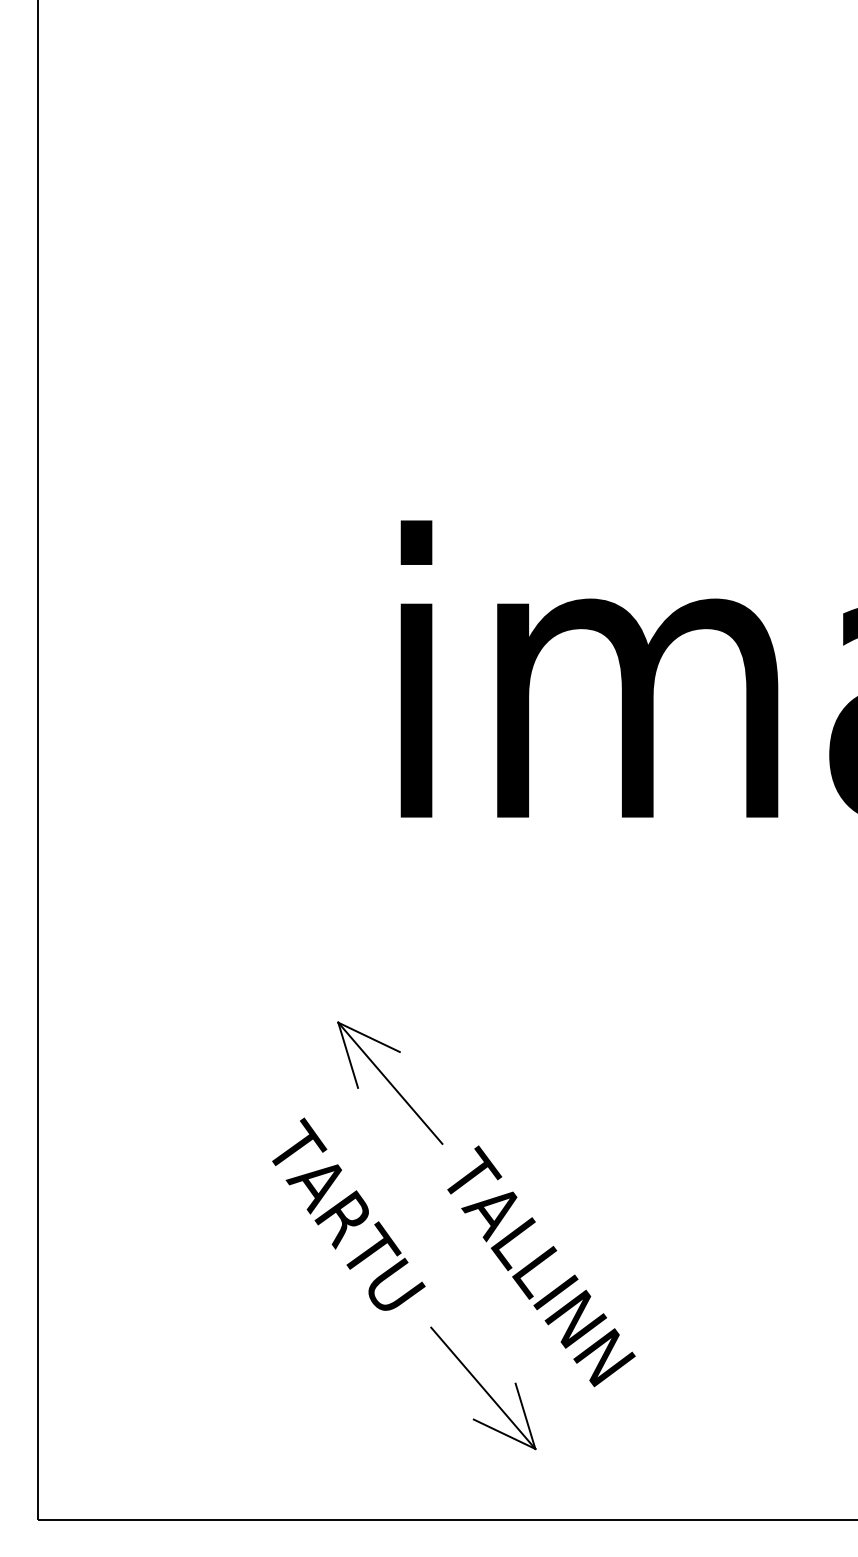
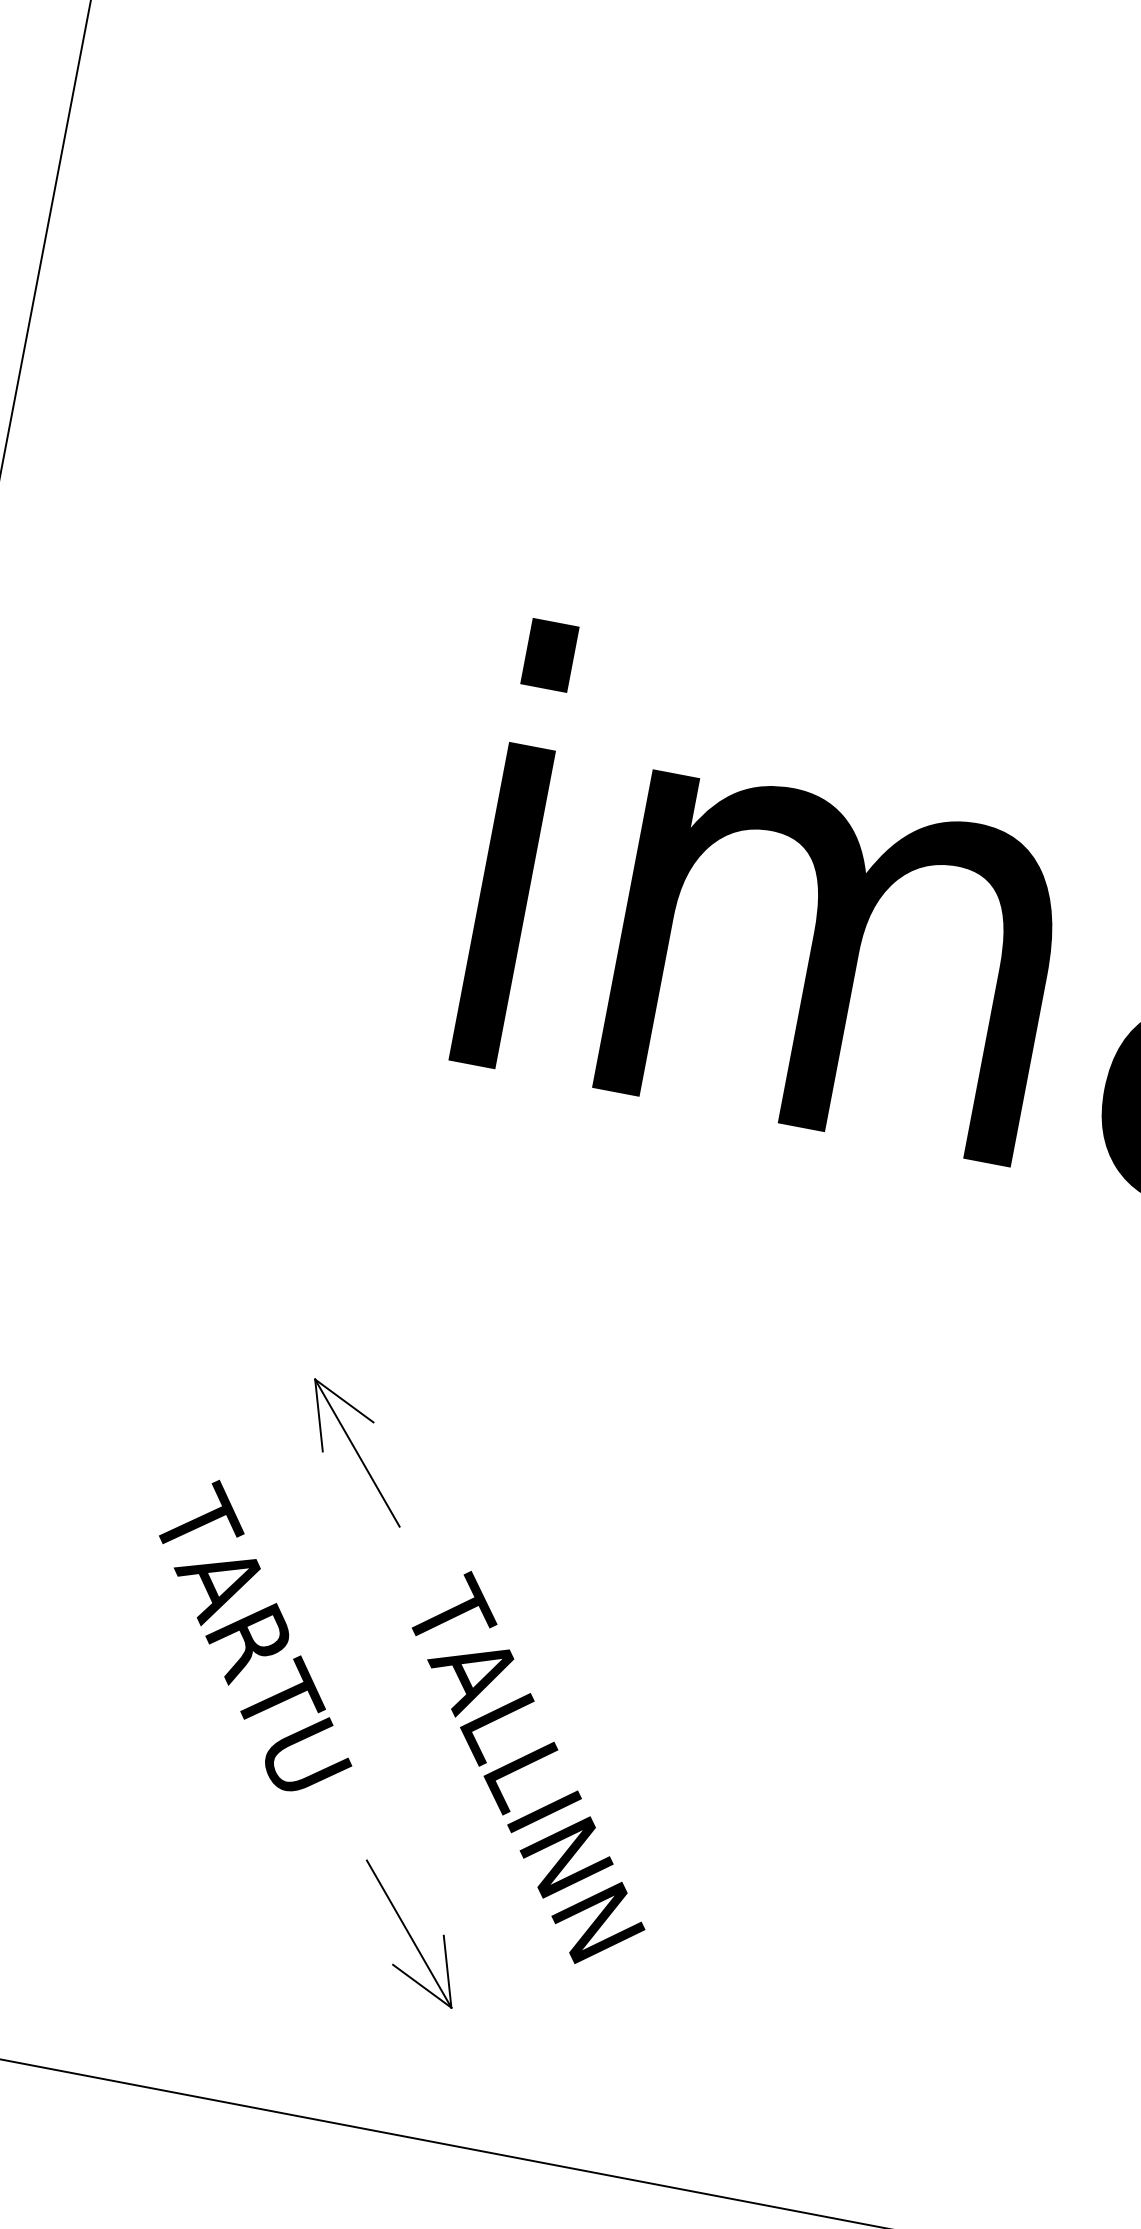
part: (390, 1082) -> (357, 1452), size x0.7
part: (483, 1388) -> (409, 1934), size x0.7

